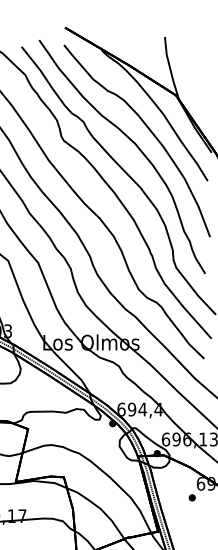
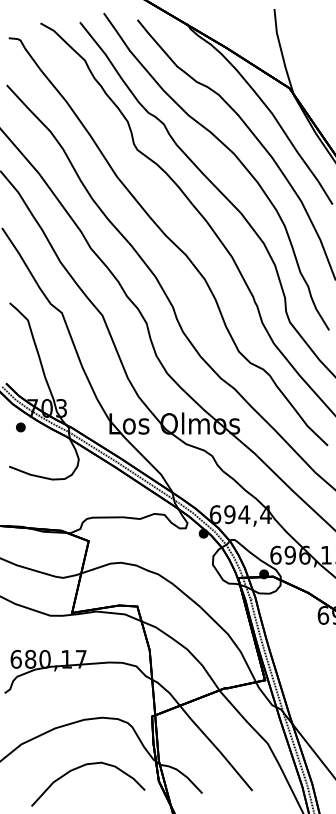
part: (192, 497) -> (311, 634), removed

